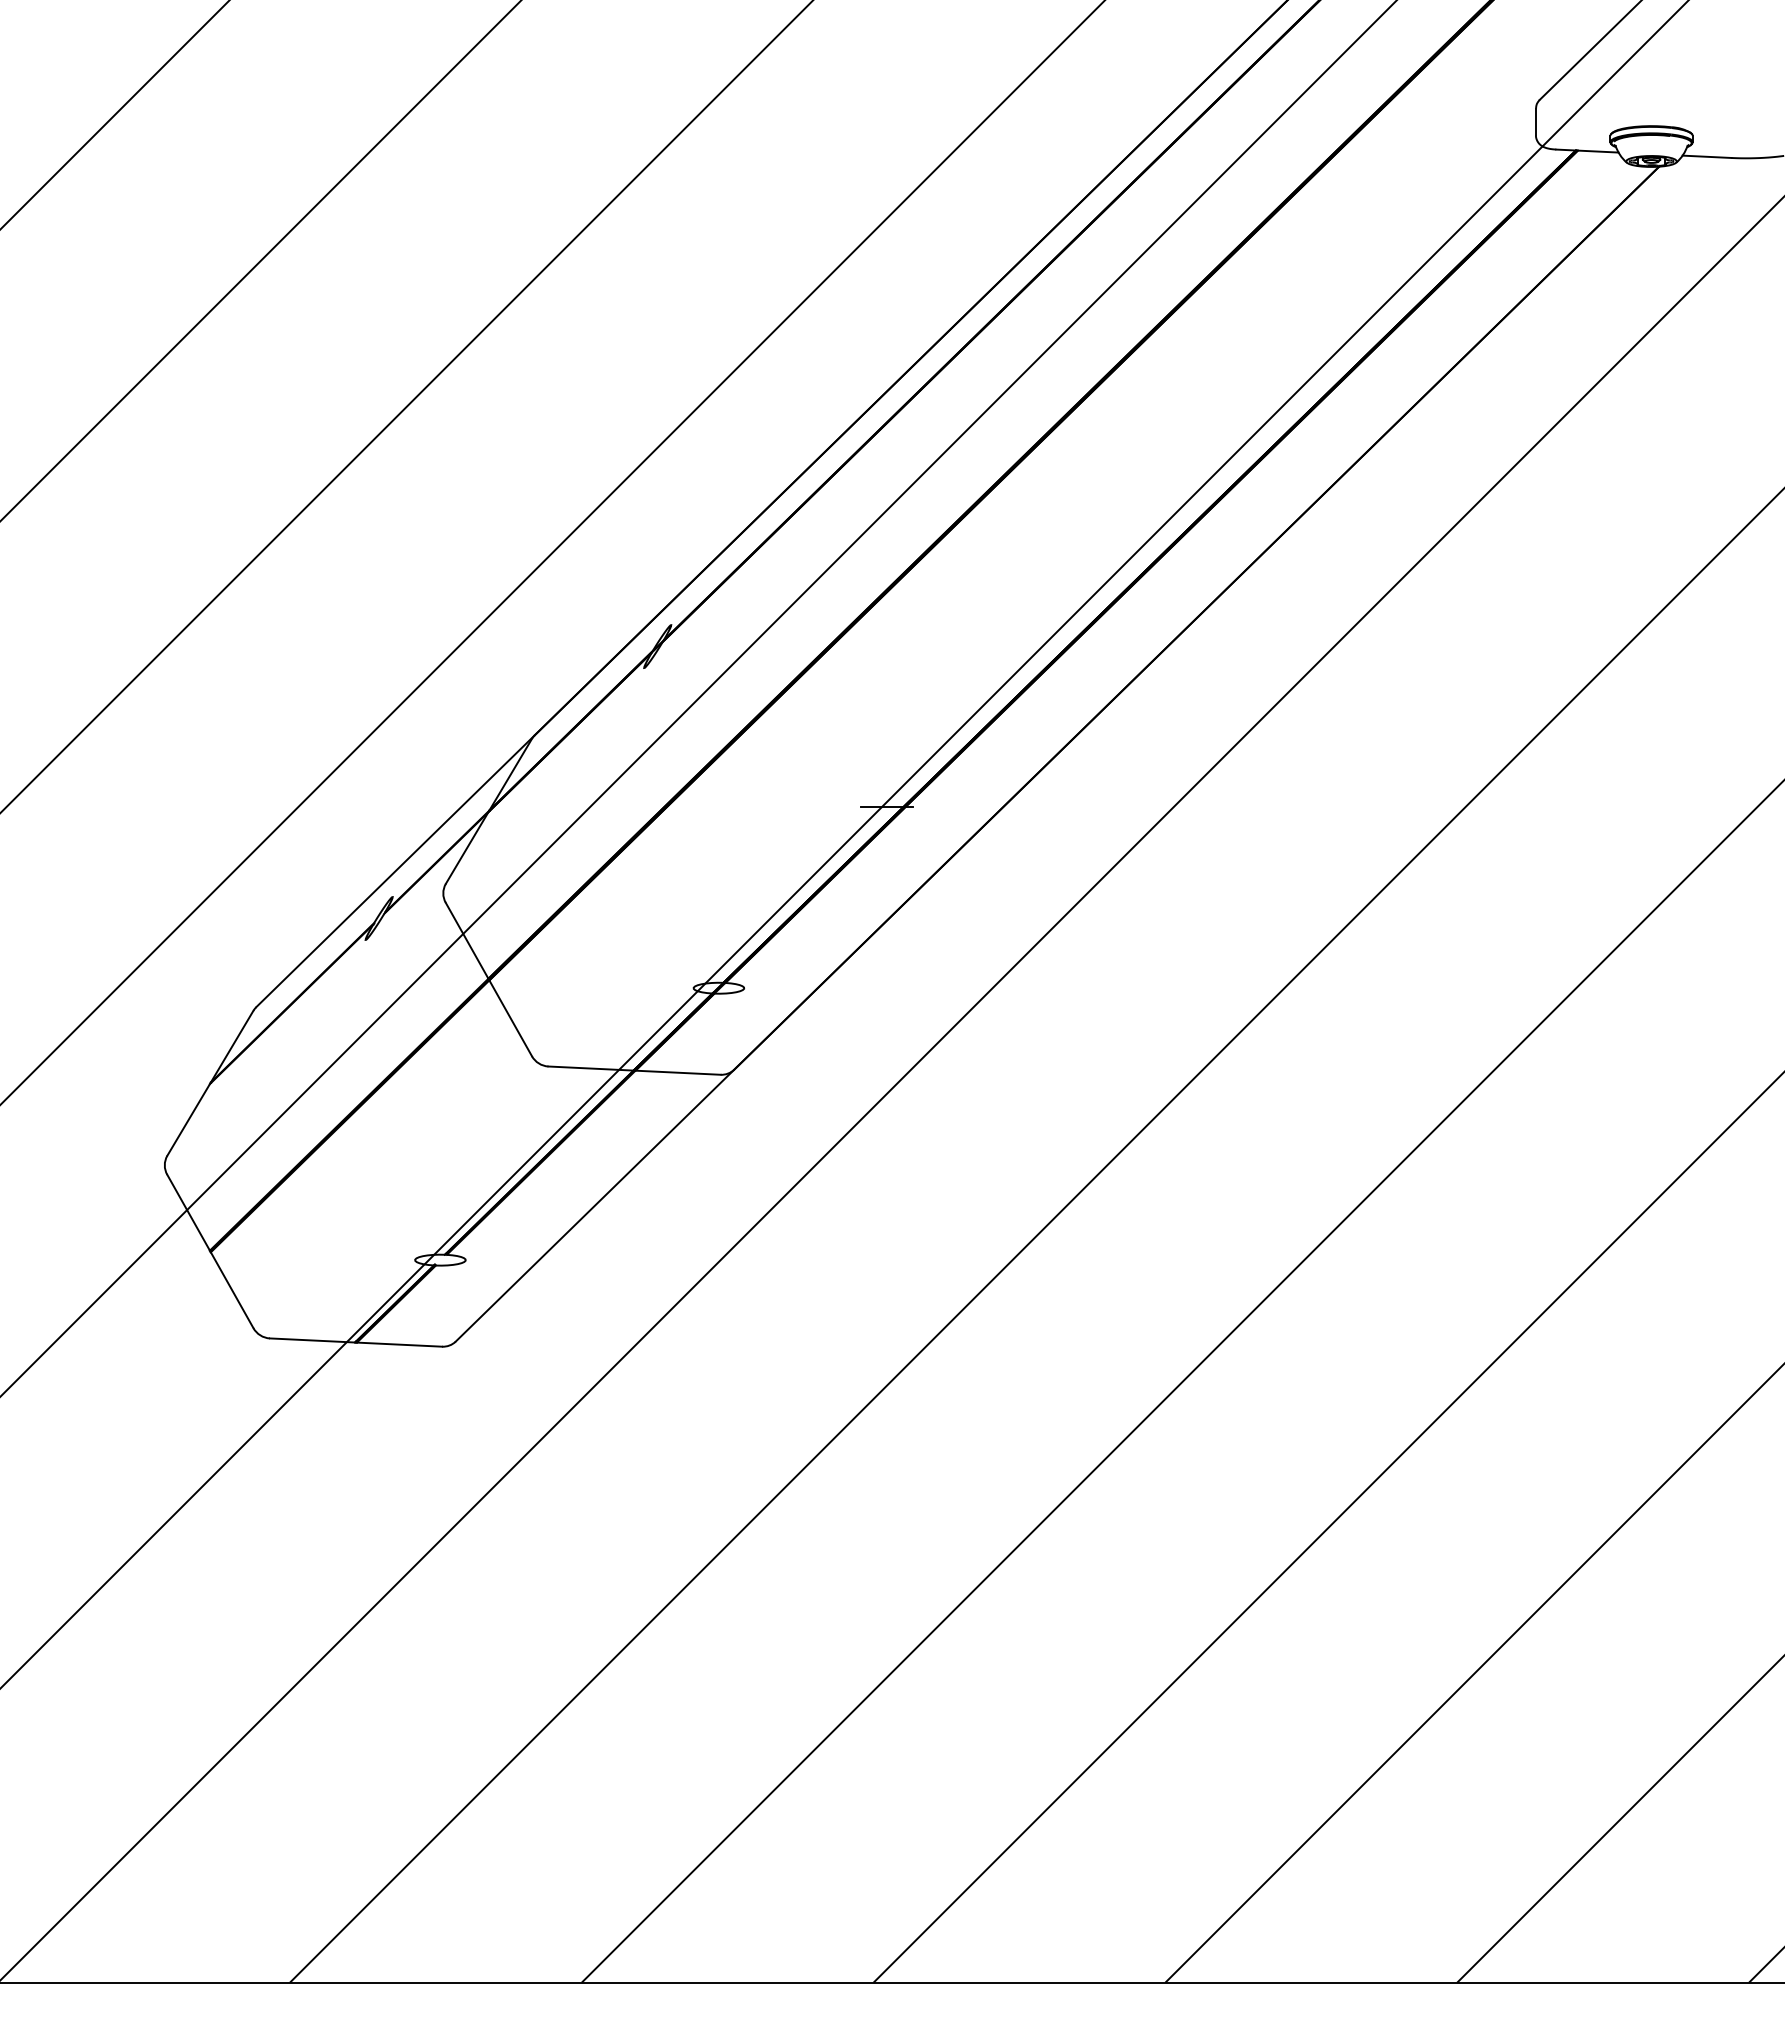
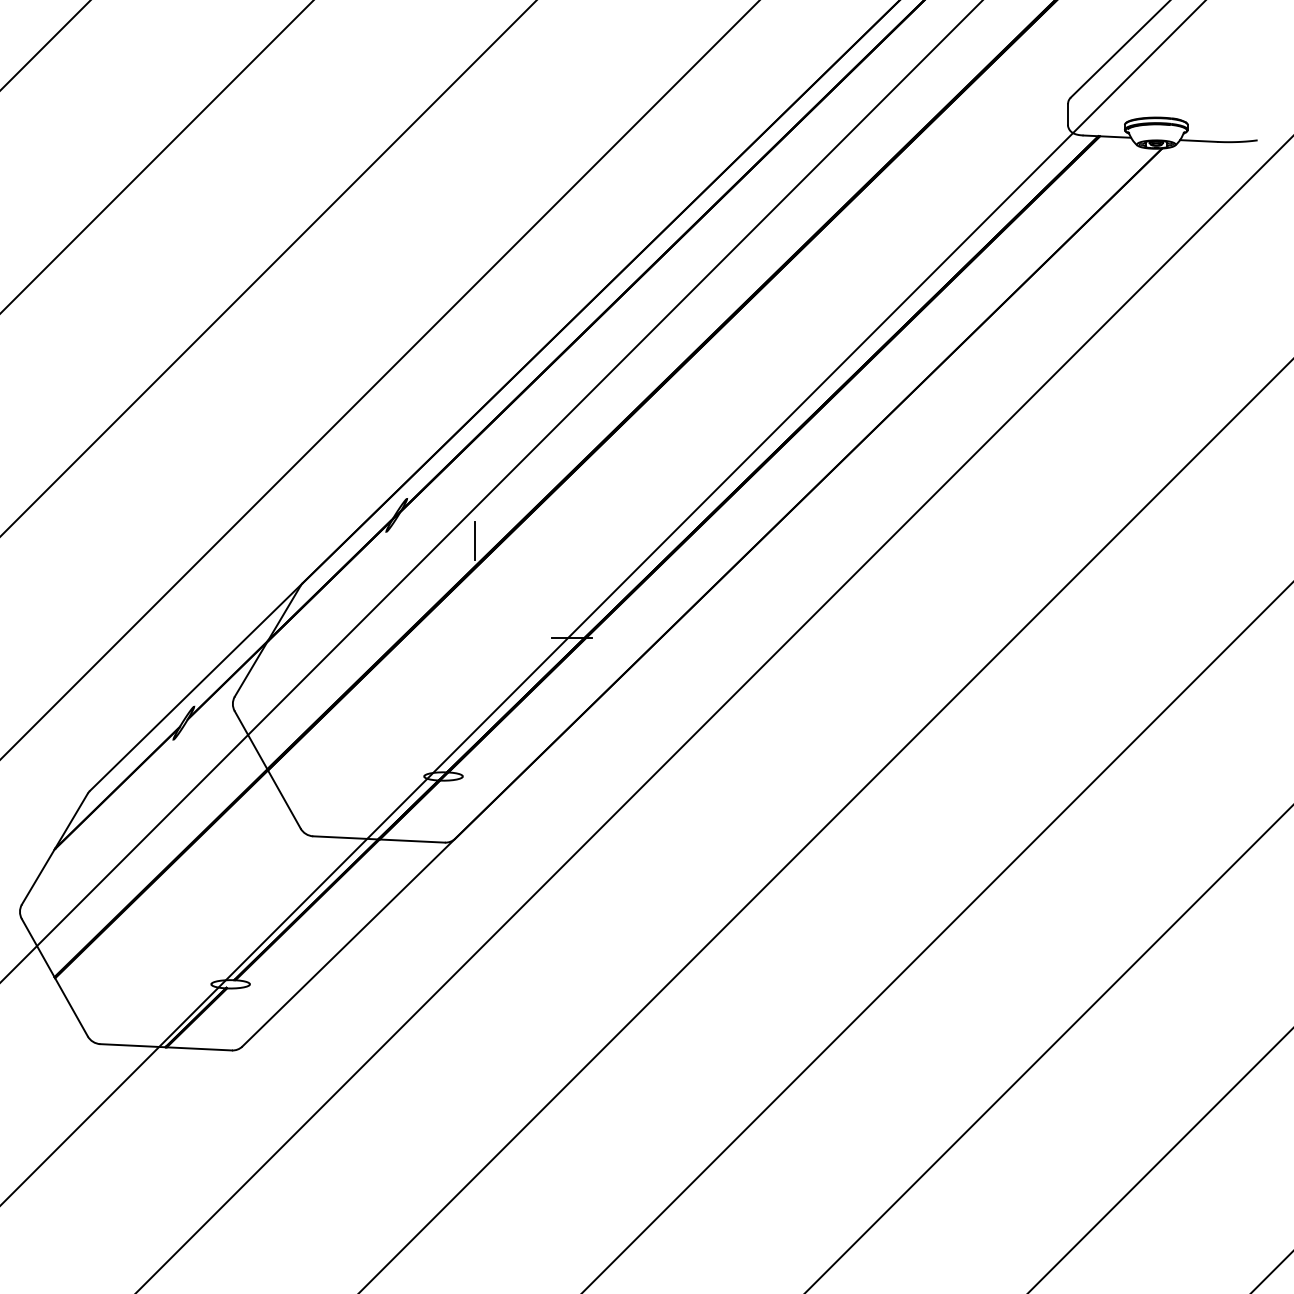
line: (760, 679) -> (475, 540), added

